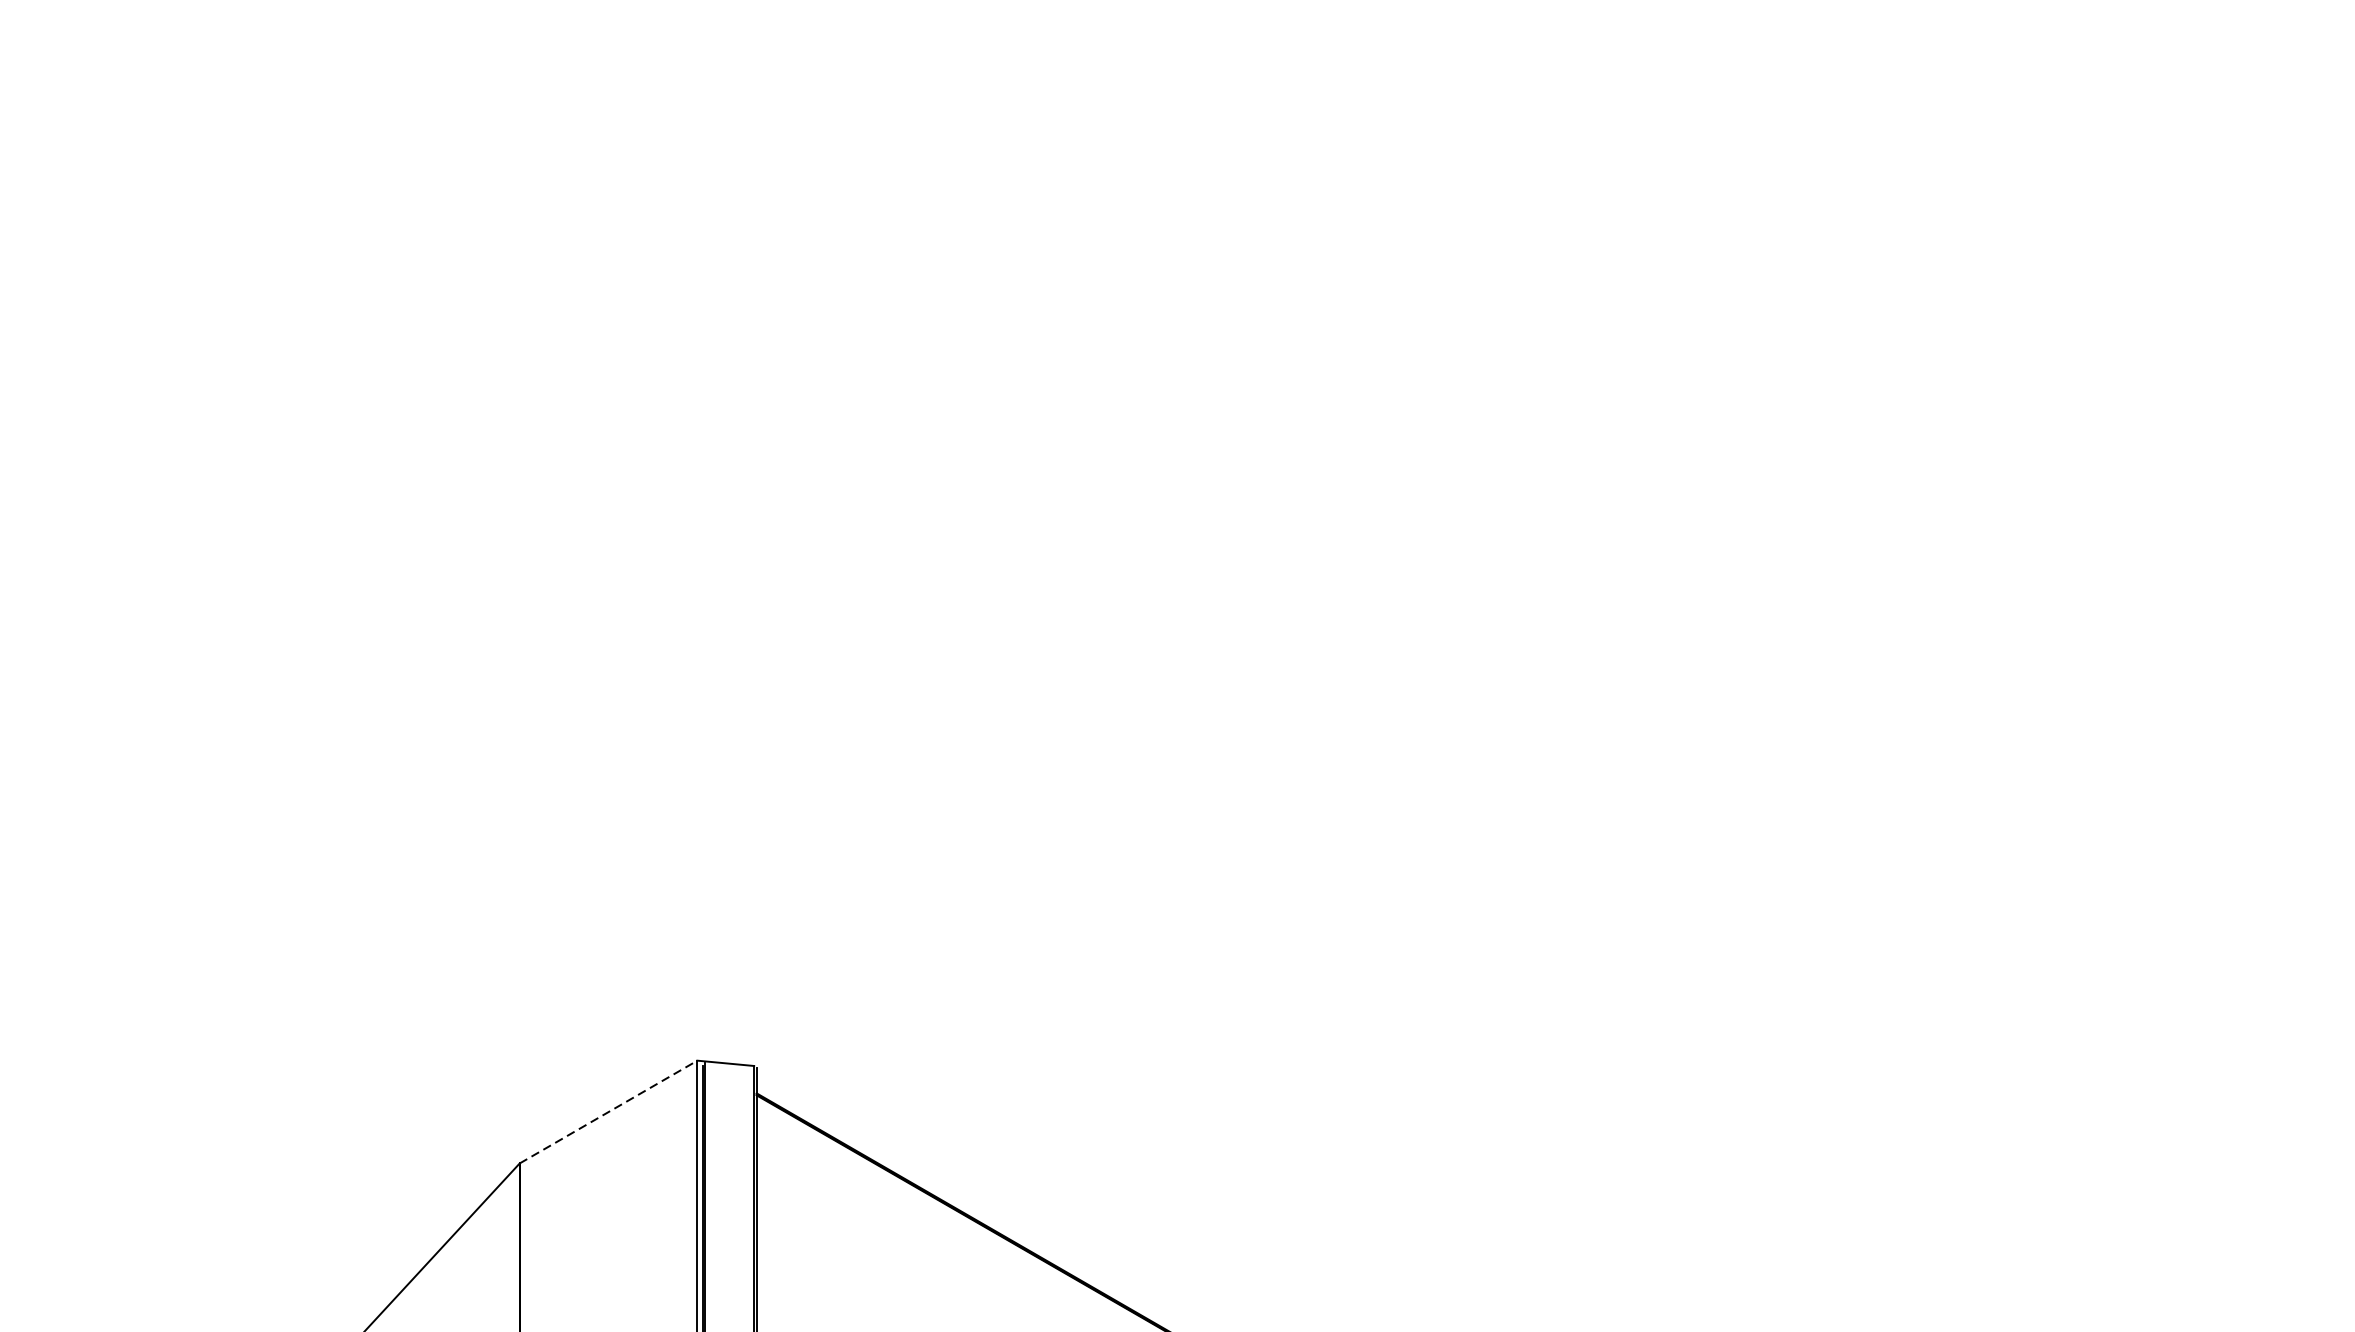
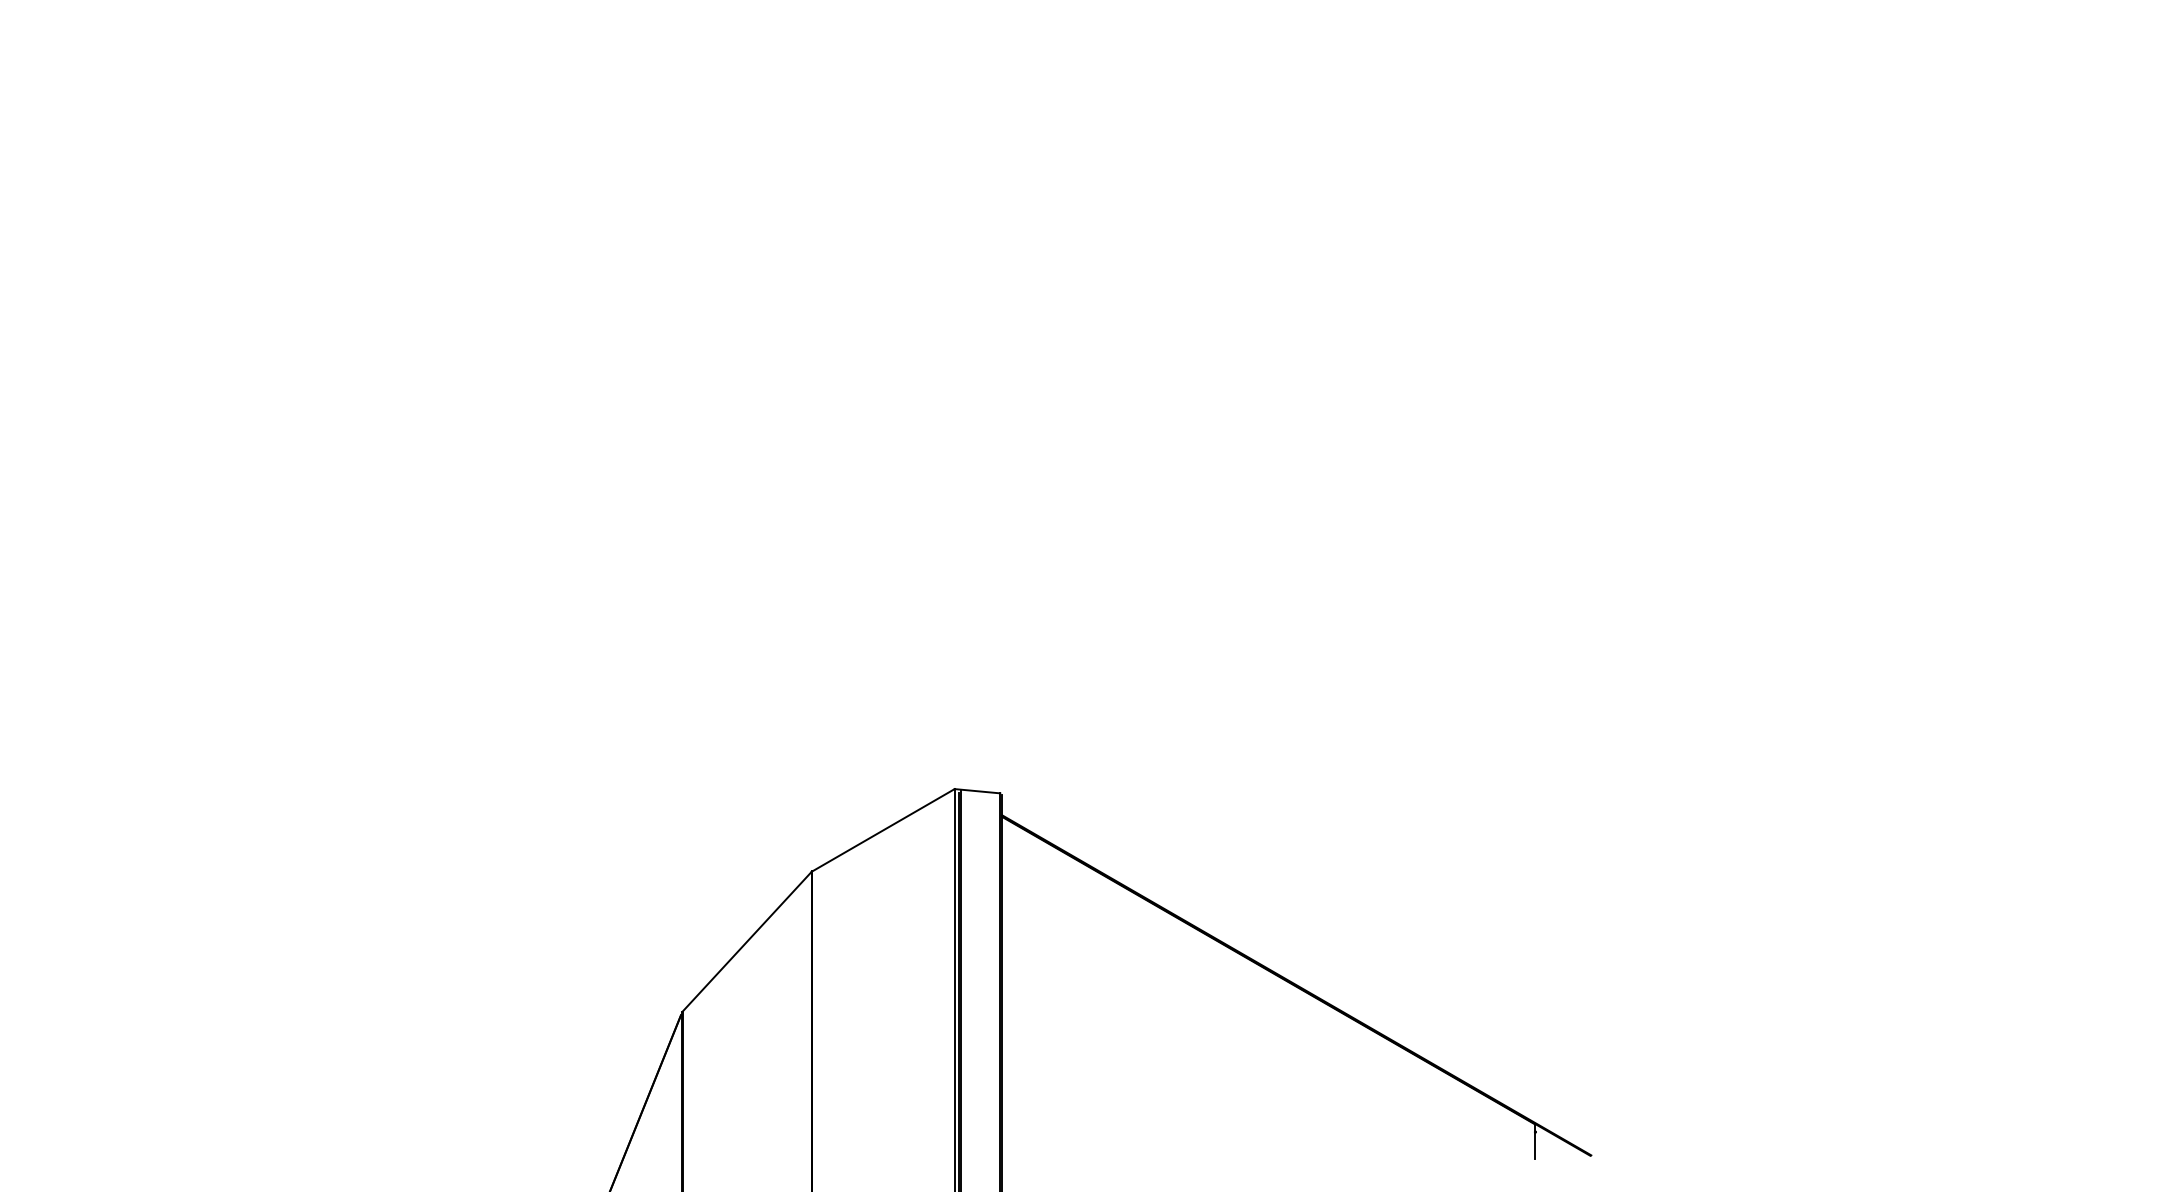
line: (608, 1112) -> (883, 830), dashed -> solid

